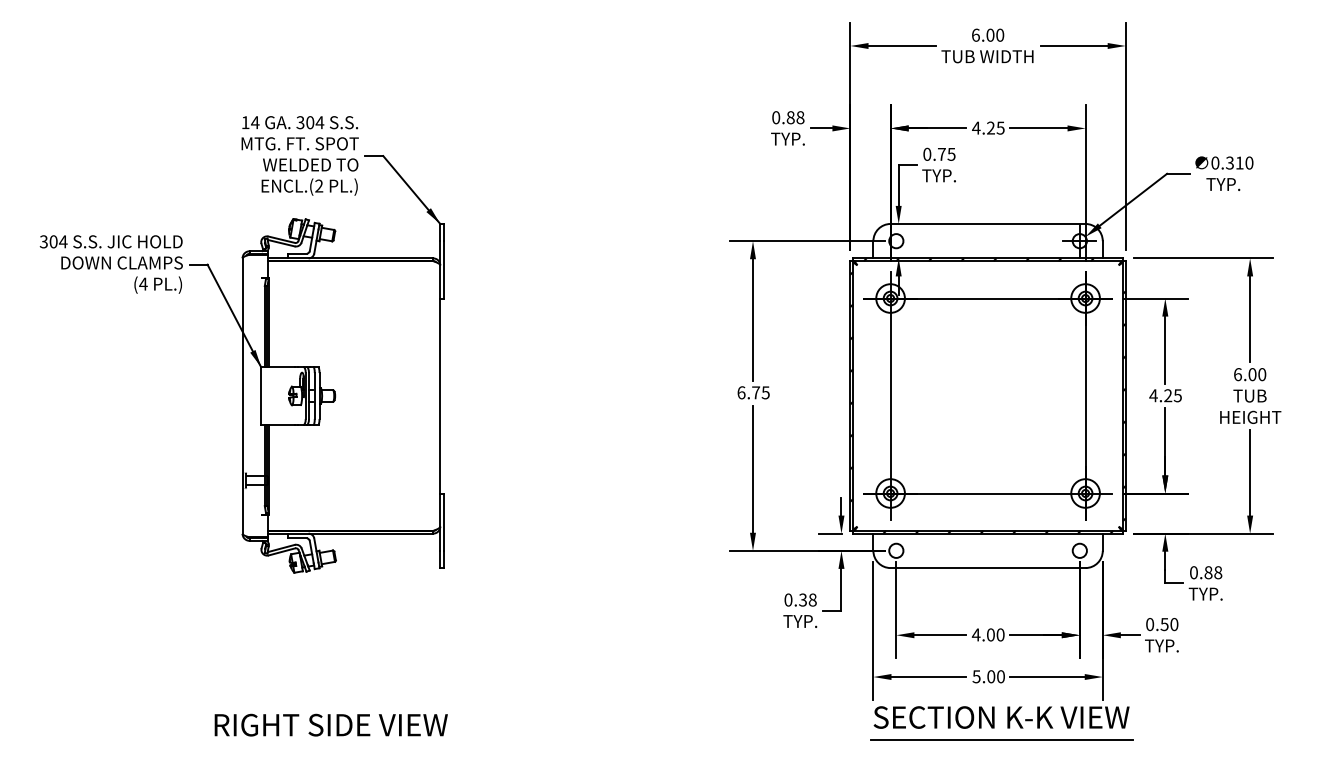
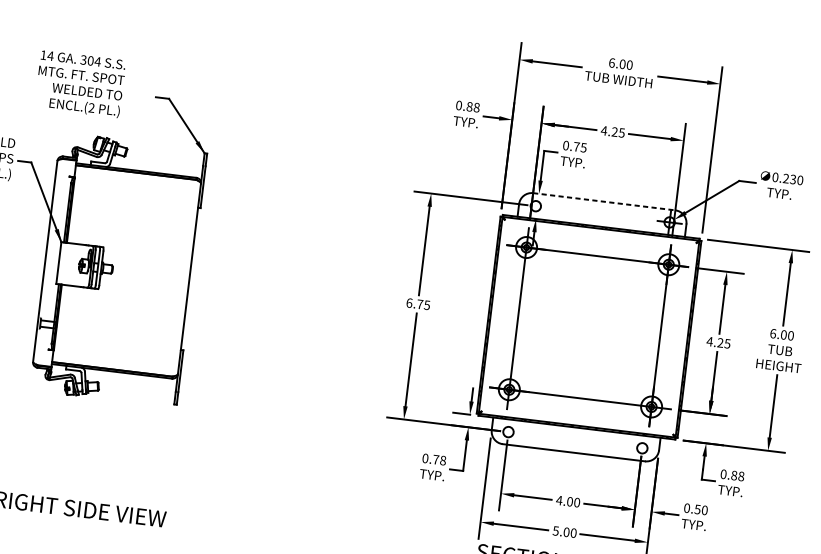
text: (299, 155) -> (80, 83), moved
text: (1234, 162) -> (789, 178), 0.310 -> 0.230
line: (988, 223) -> (604, 201), solid -> dashed
text: (803, 599) -> (436, 459), 0.38 -> 0.78

